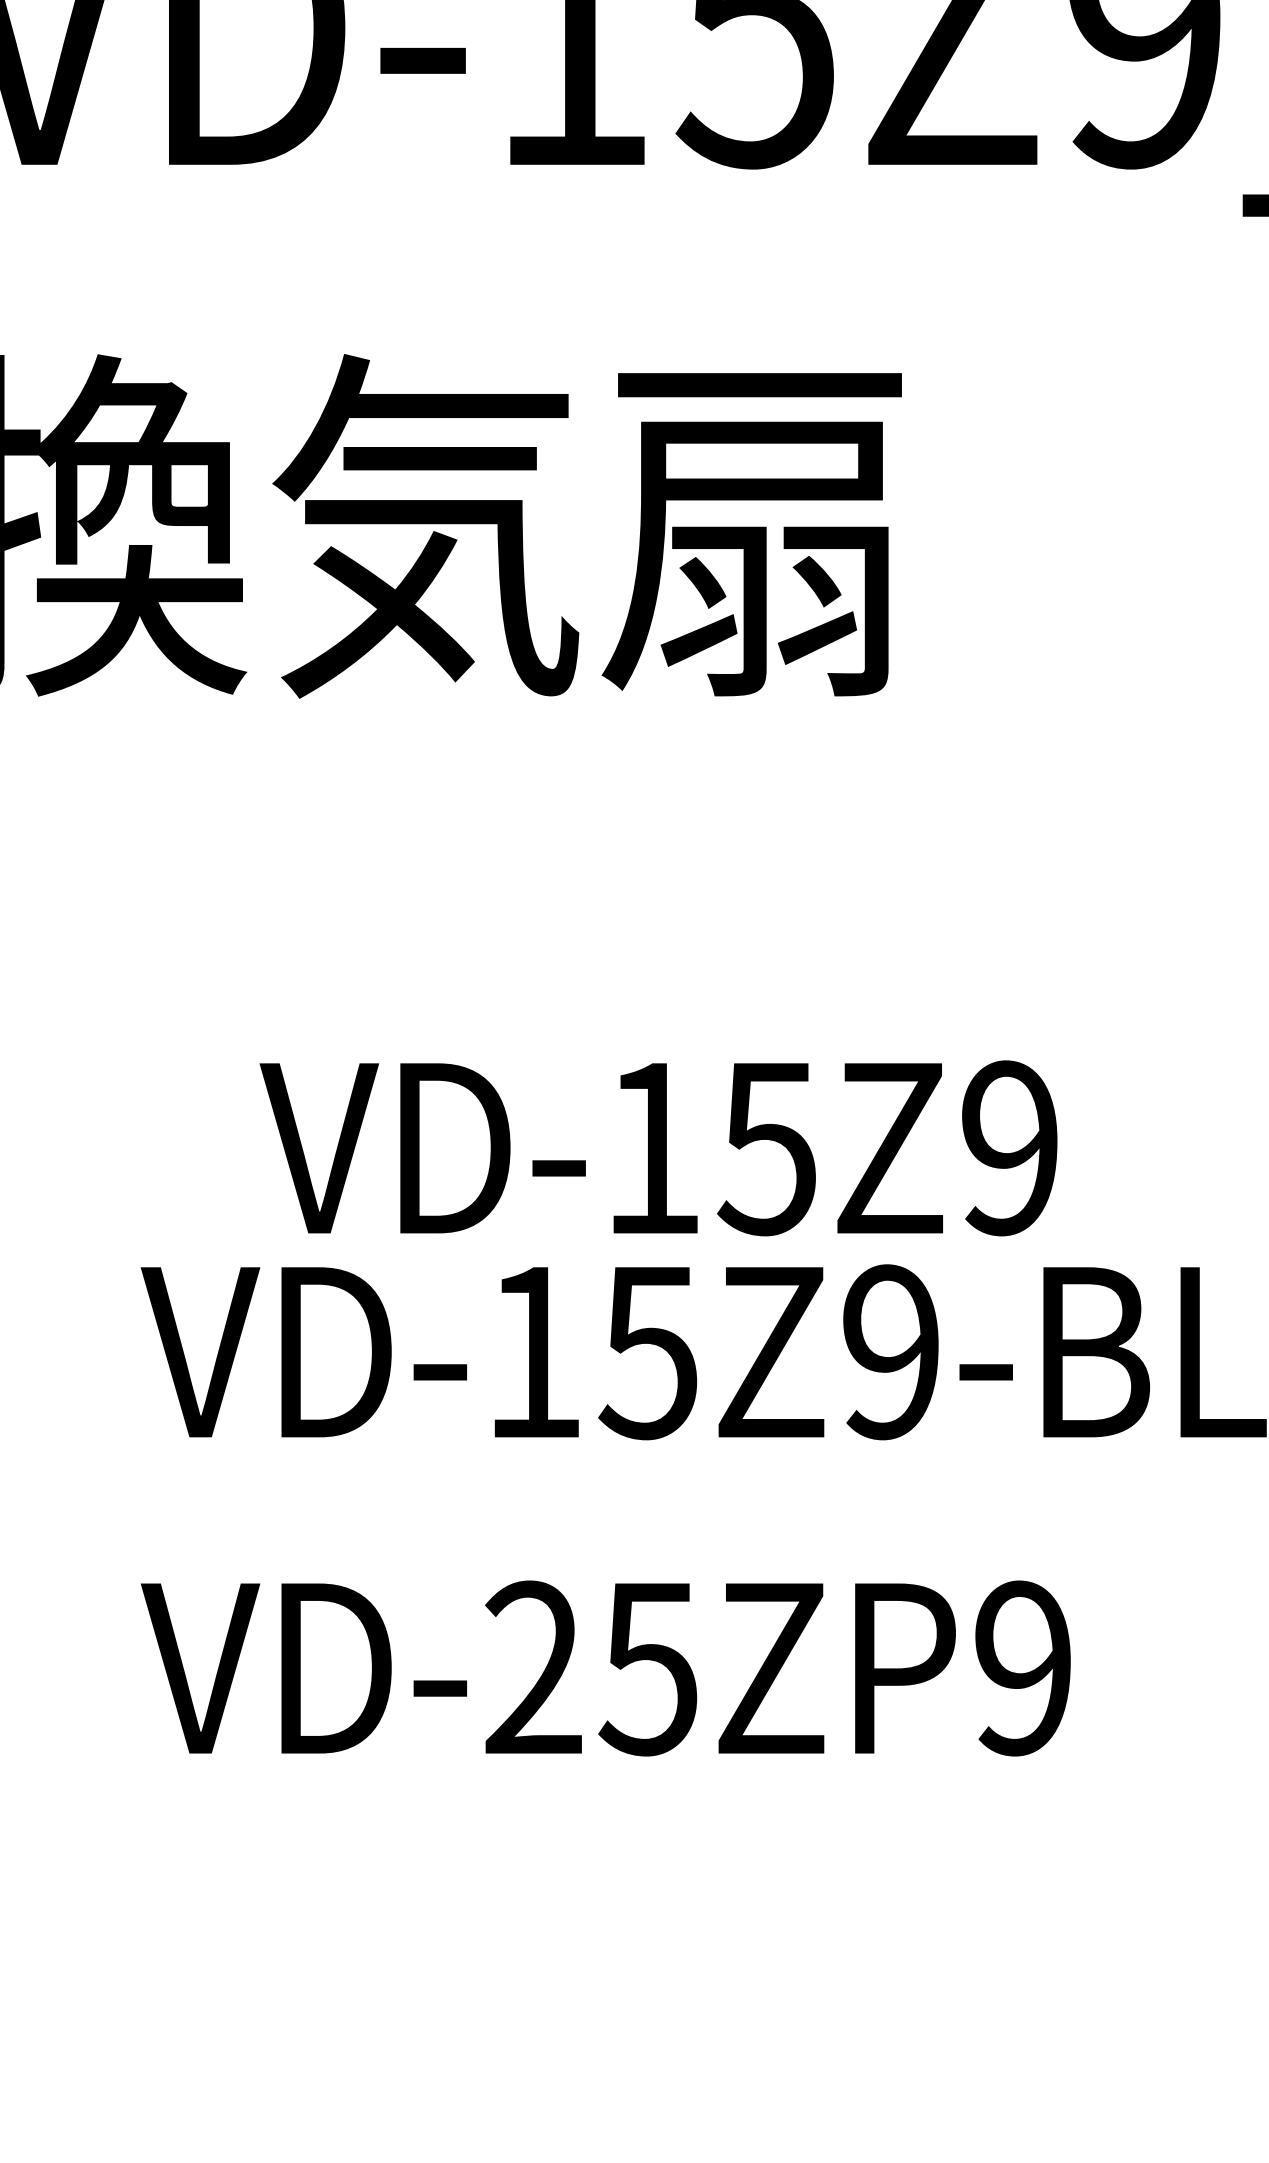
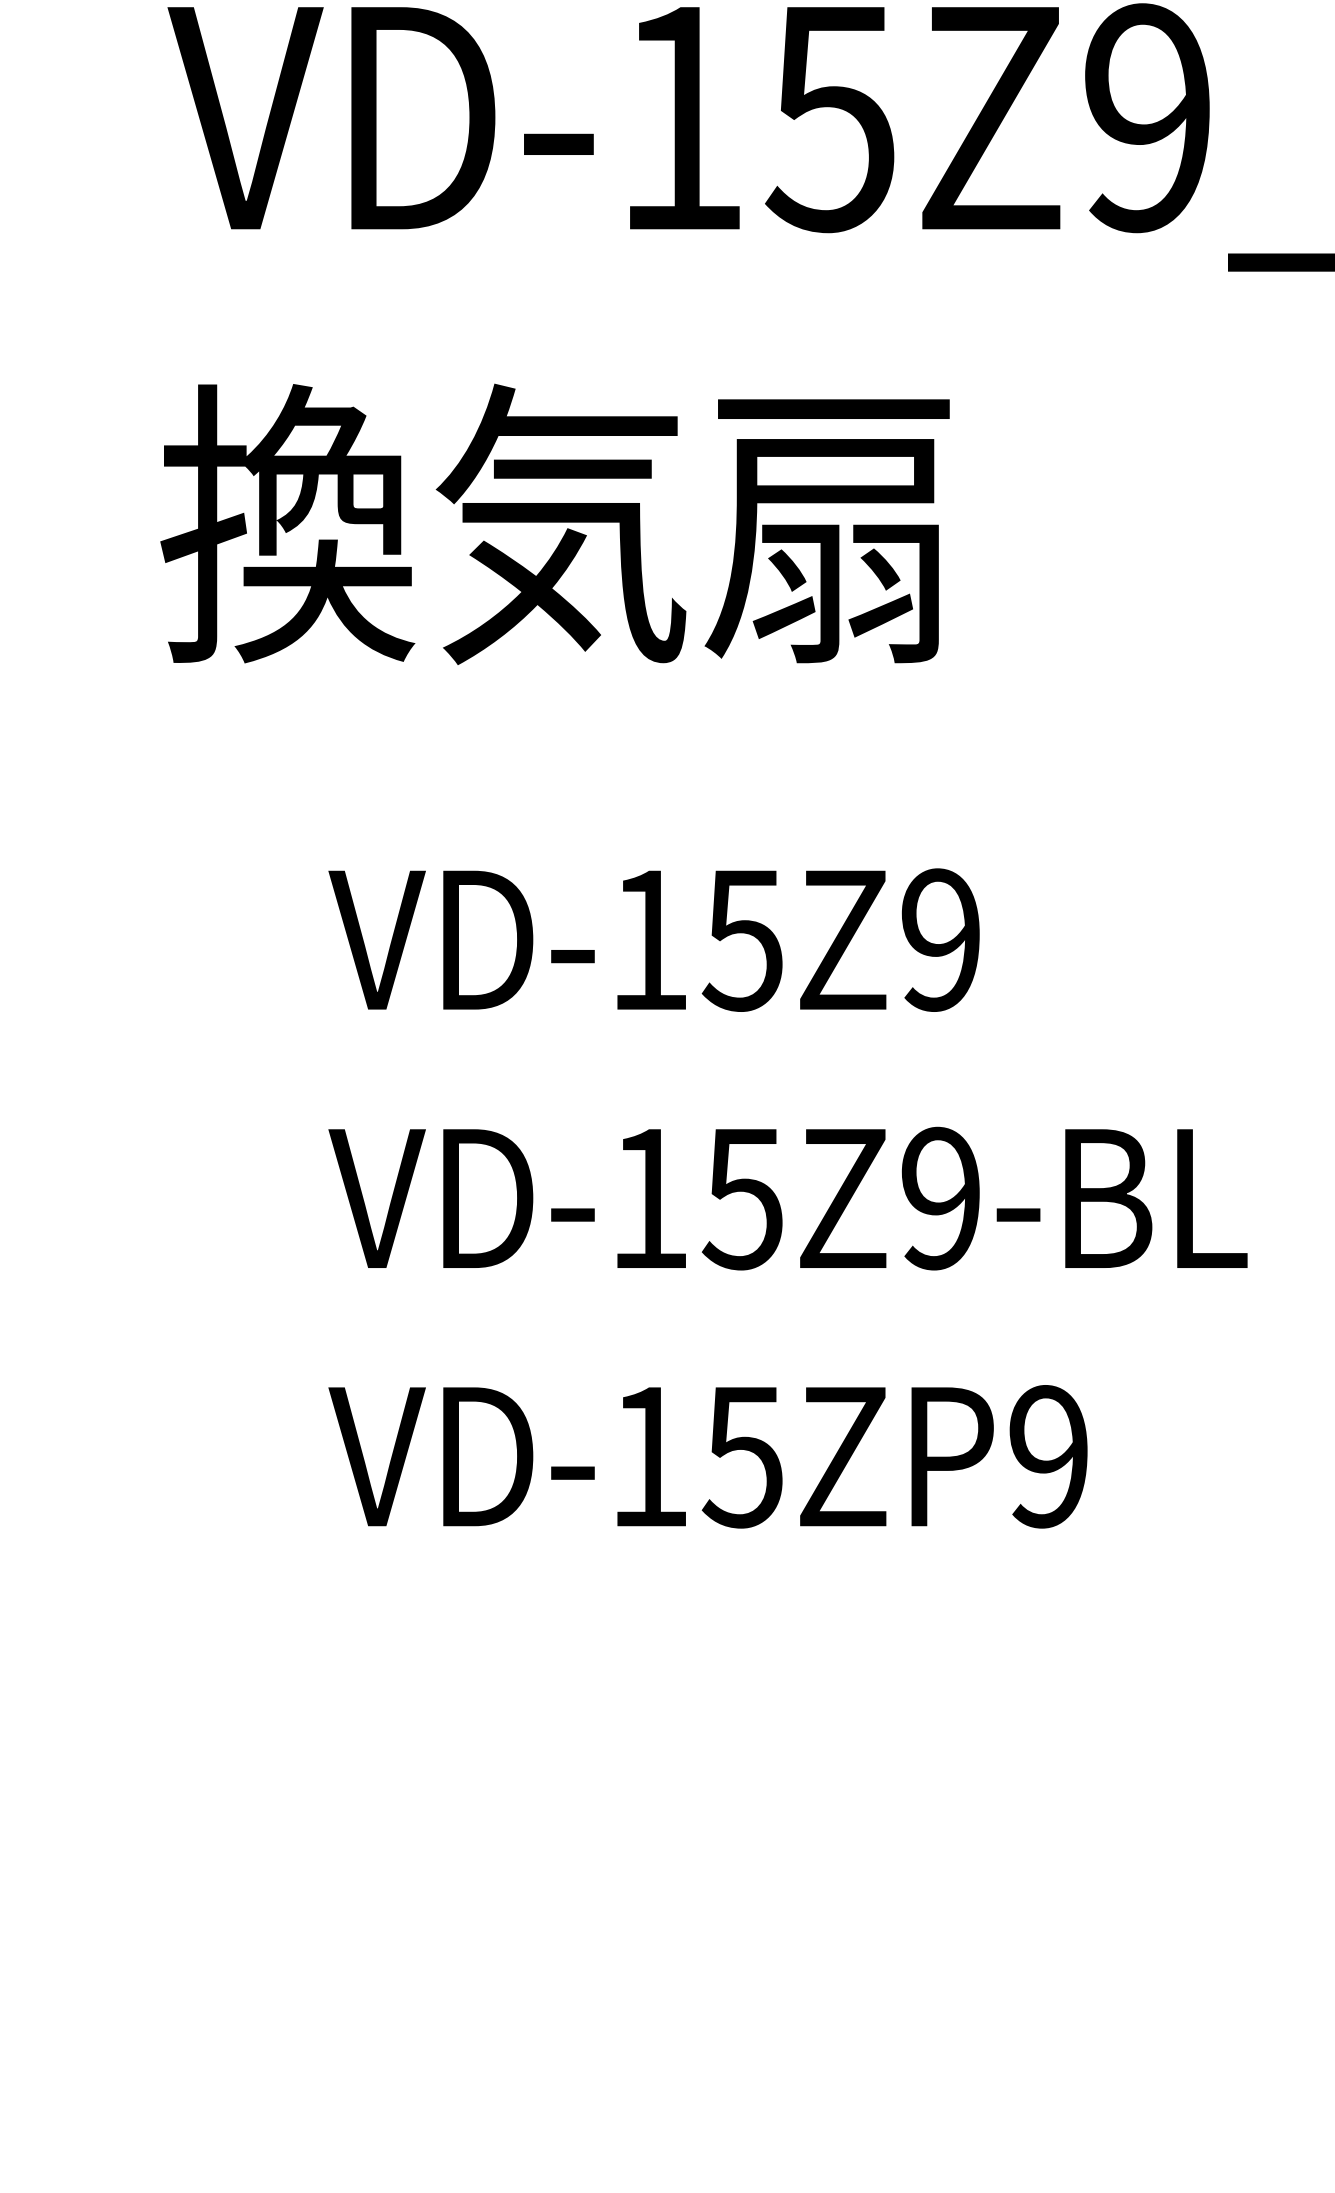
text: (657, 1147) -> (653, 939), moved
text: (532, 1666) -> (648, 1455), VD-25ZP9 -> VD-15ZP9

